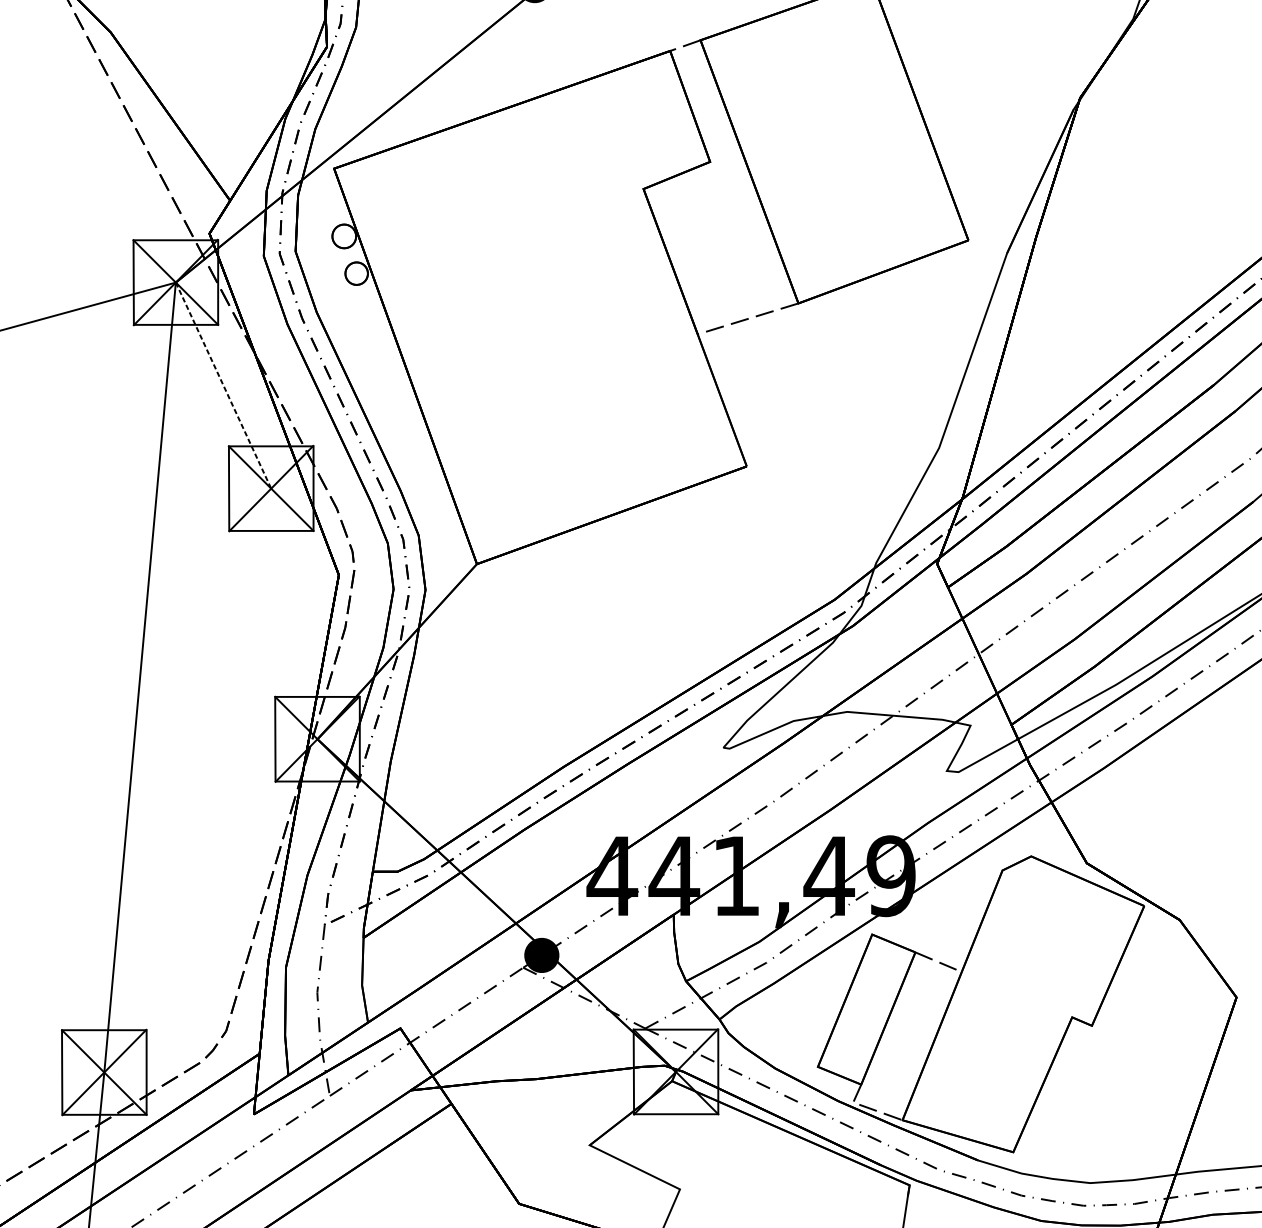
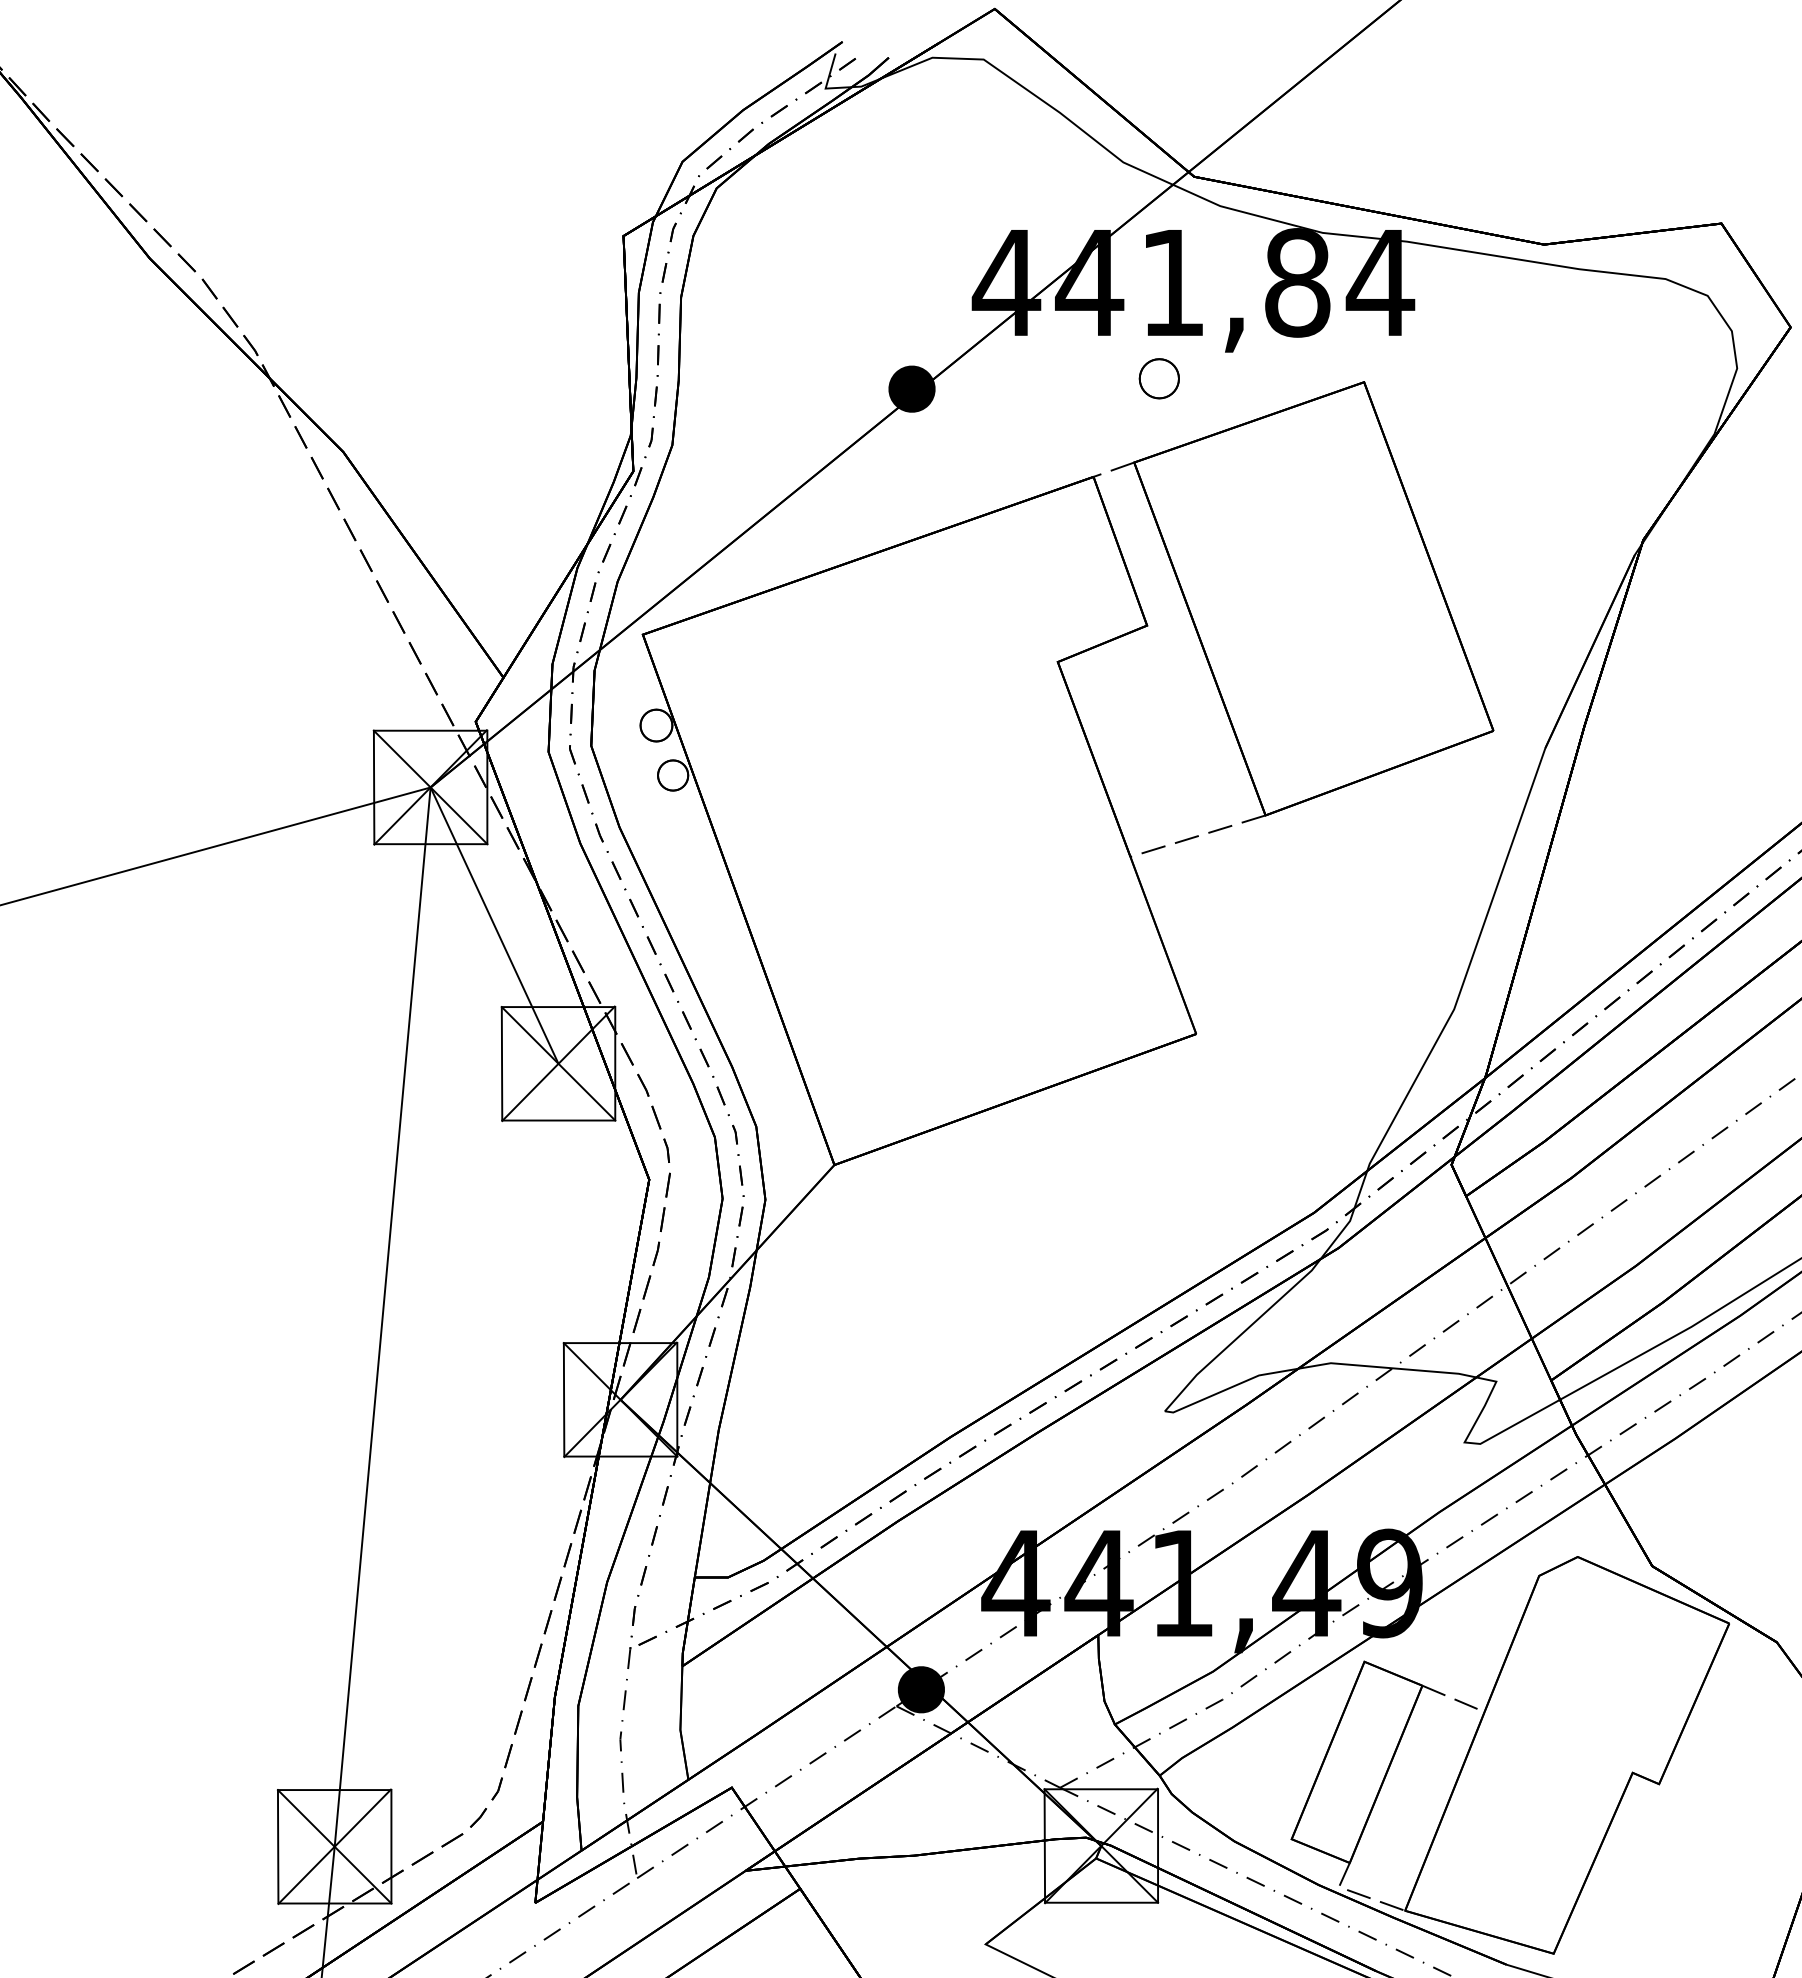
line: (223, 386) -> (494, 926), dashed -> solid

